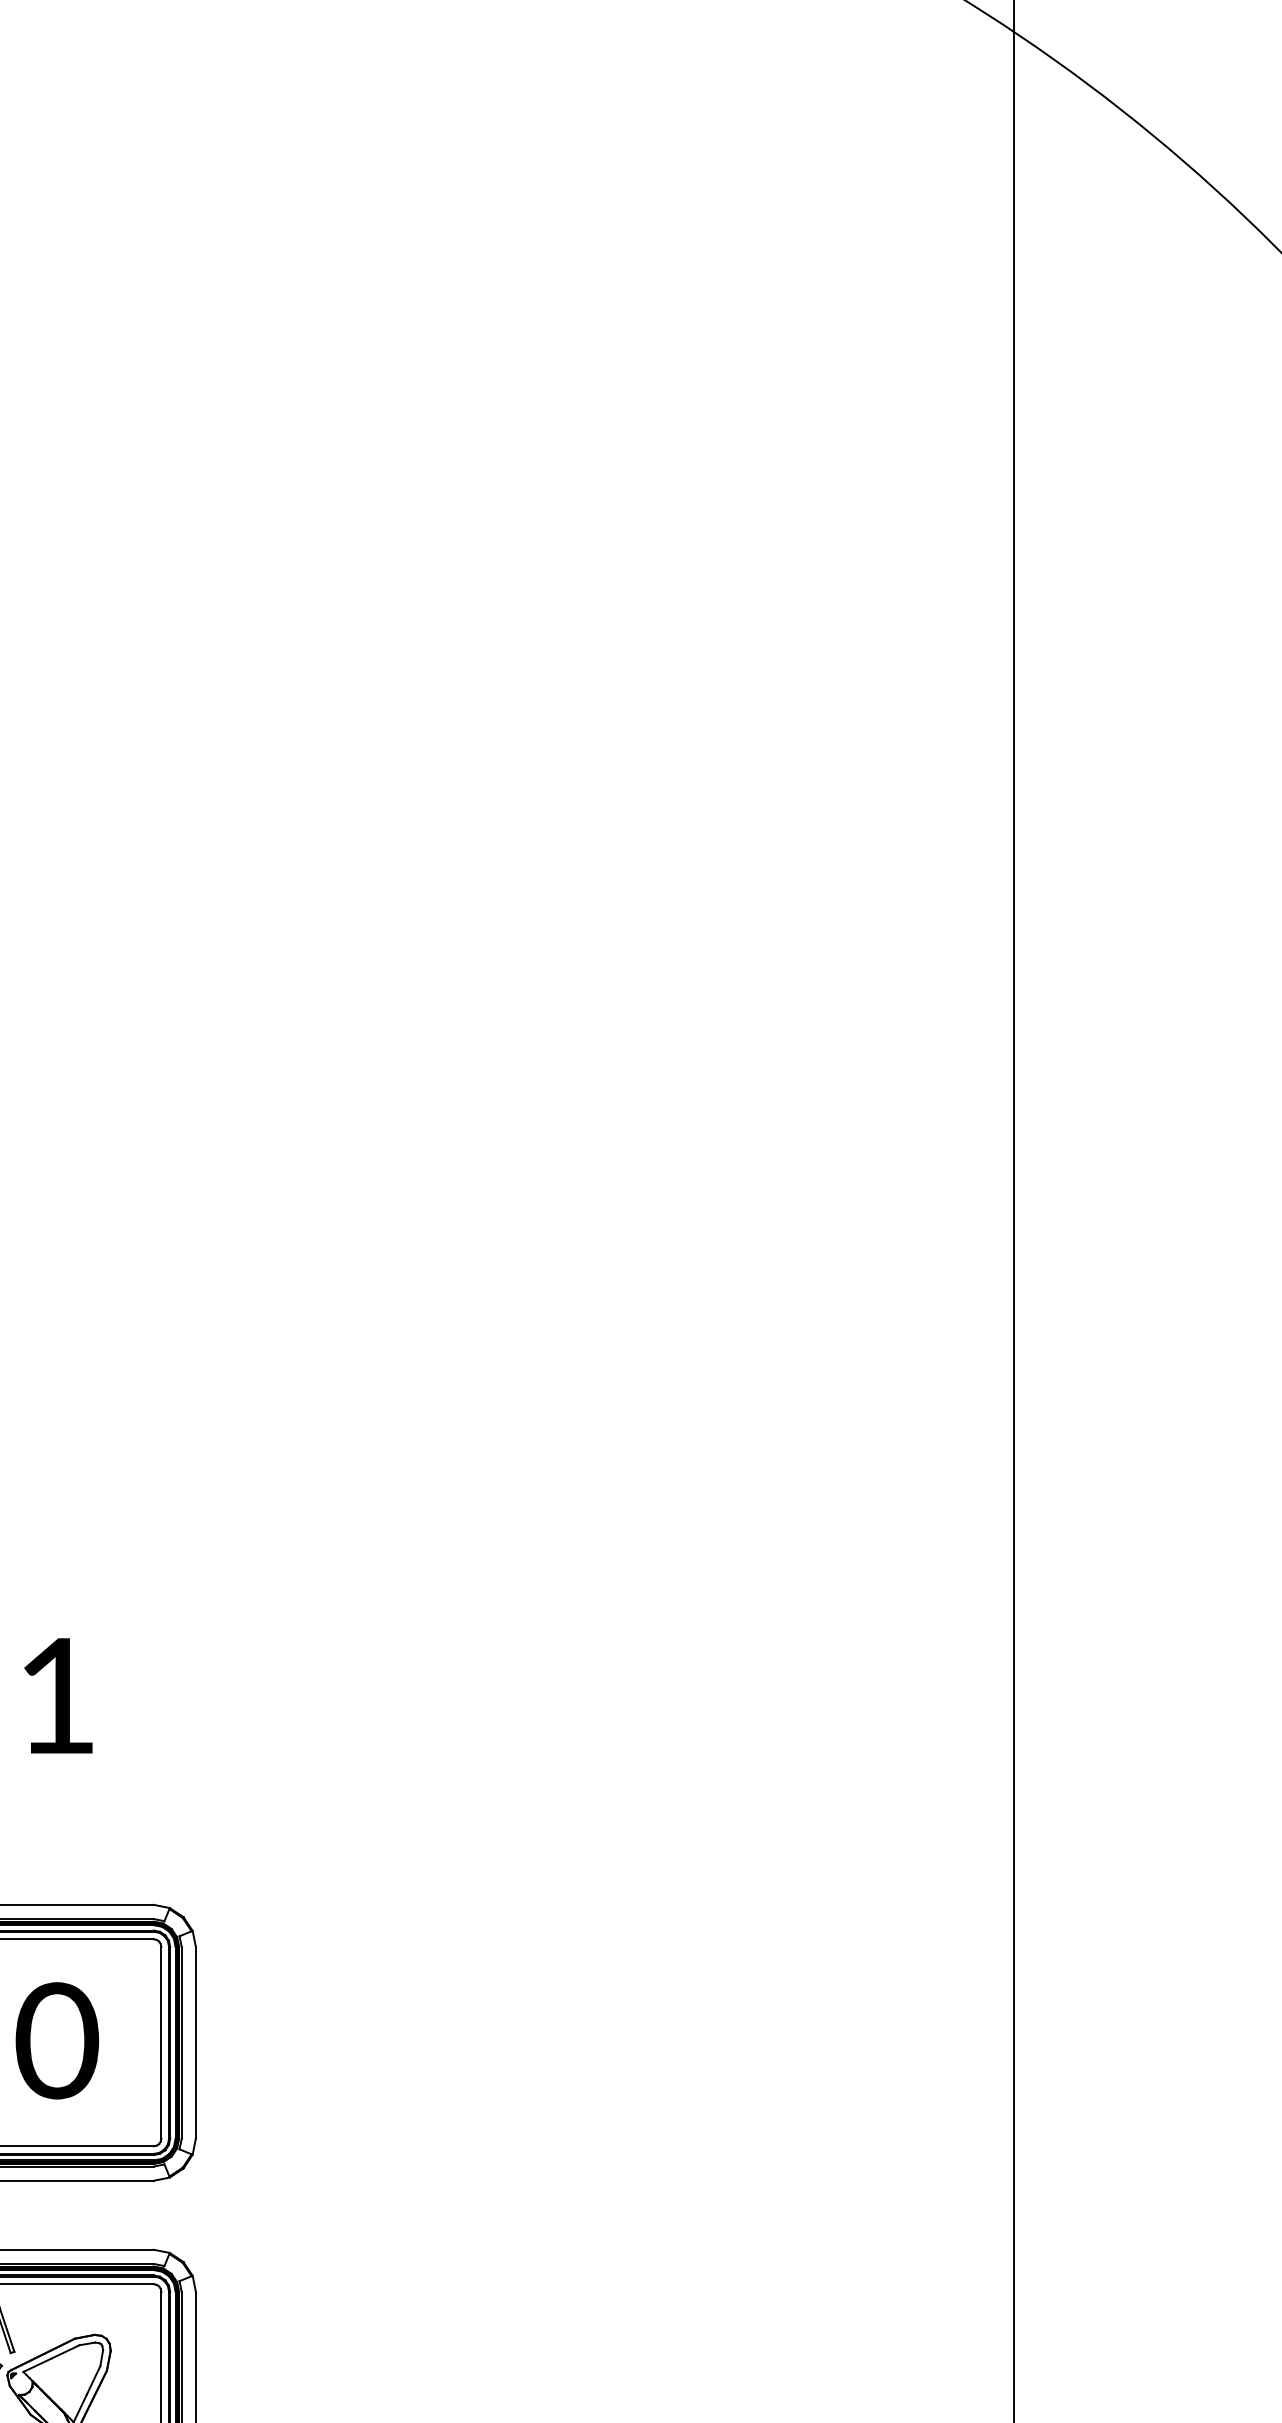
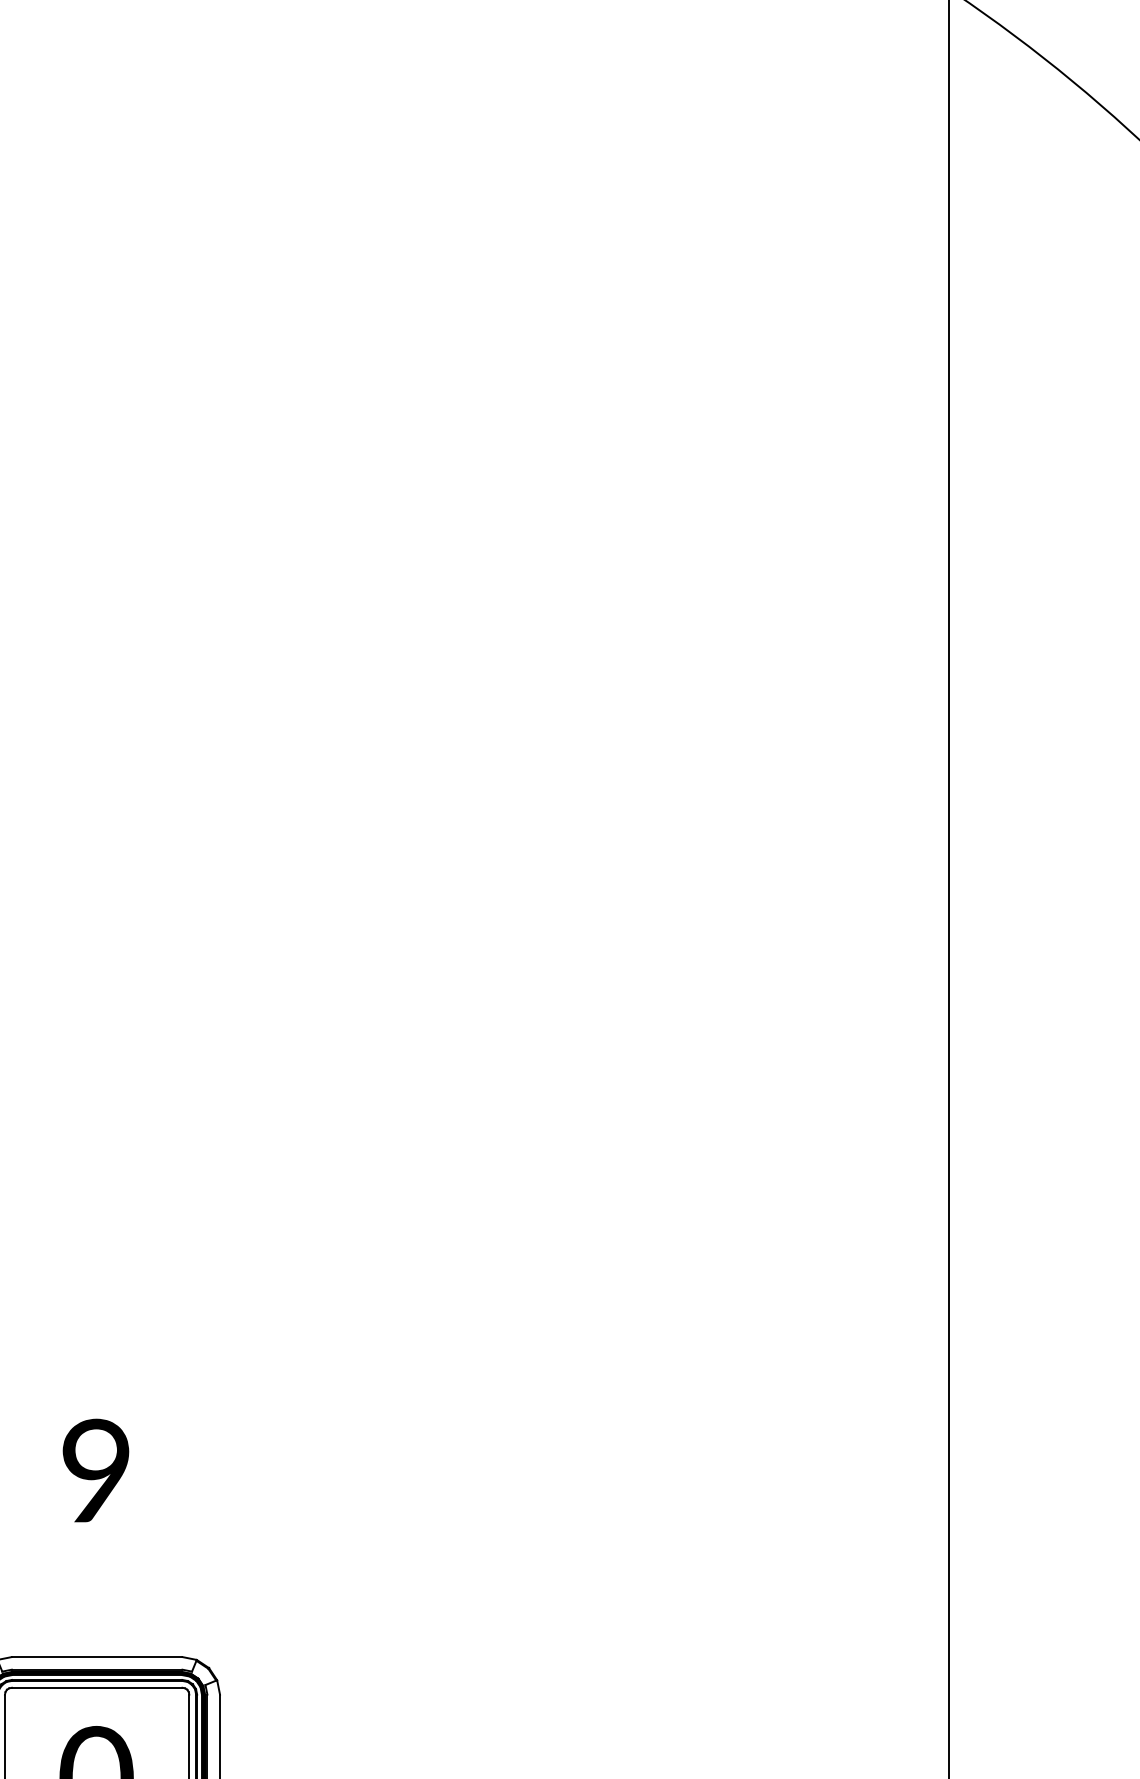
text: (56, 1695) -> (95, 1470), 1 -> 9

